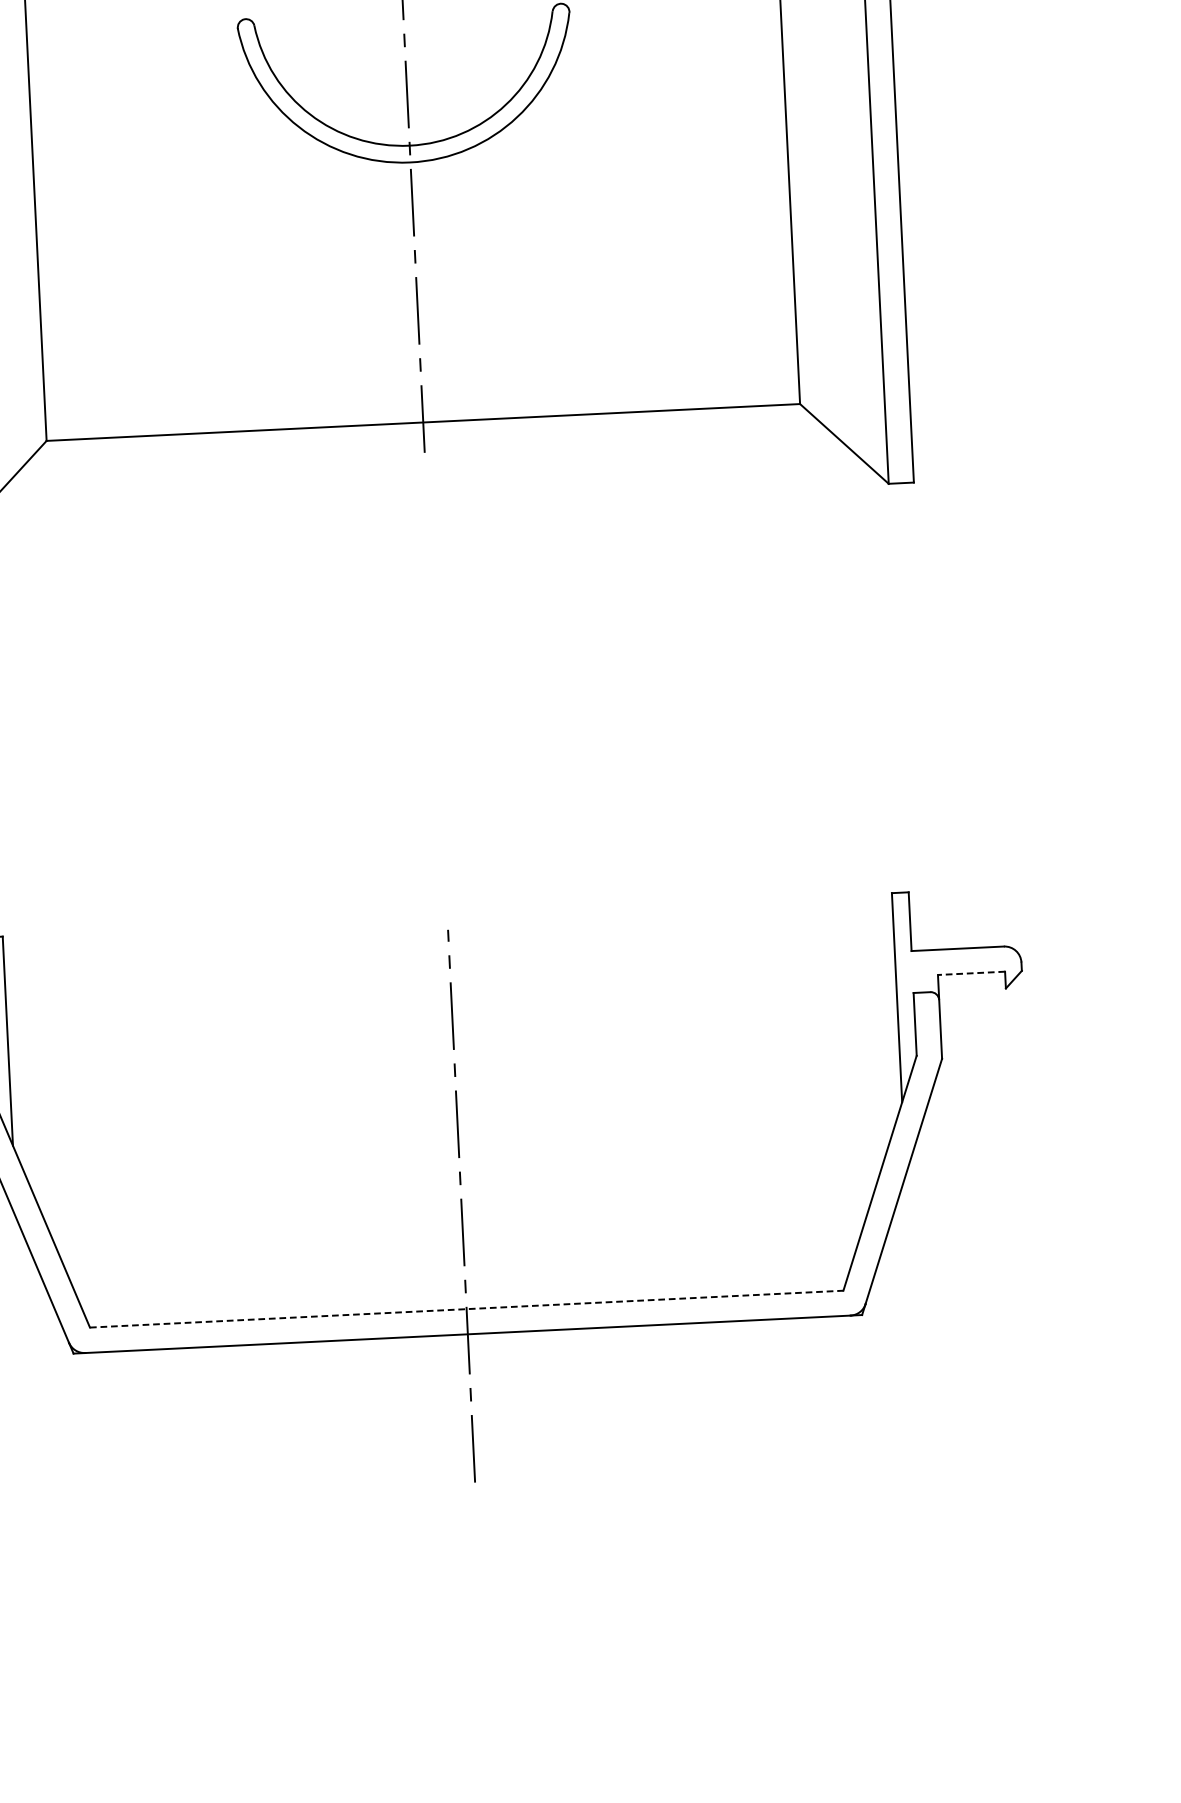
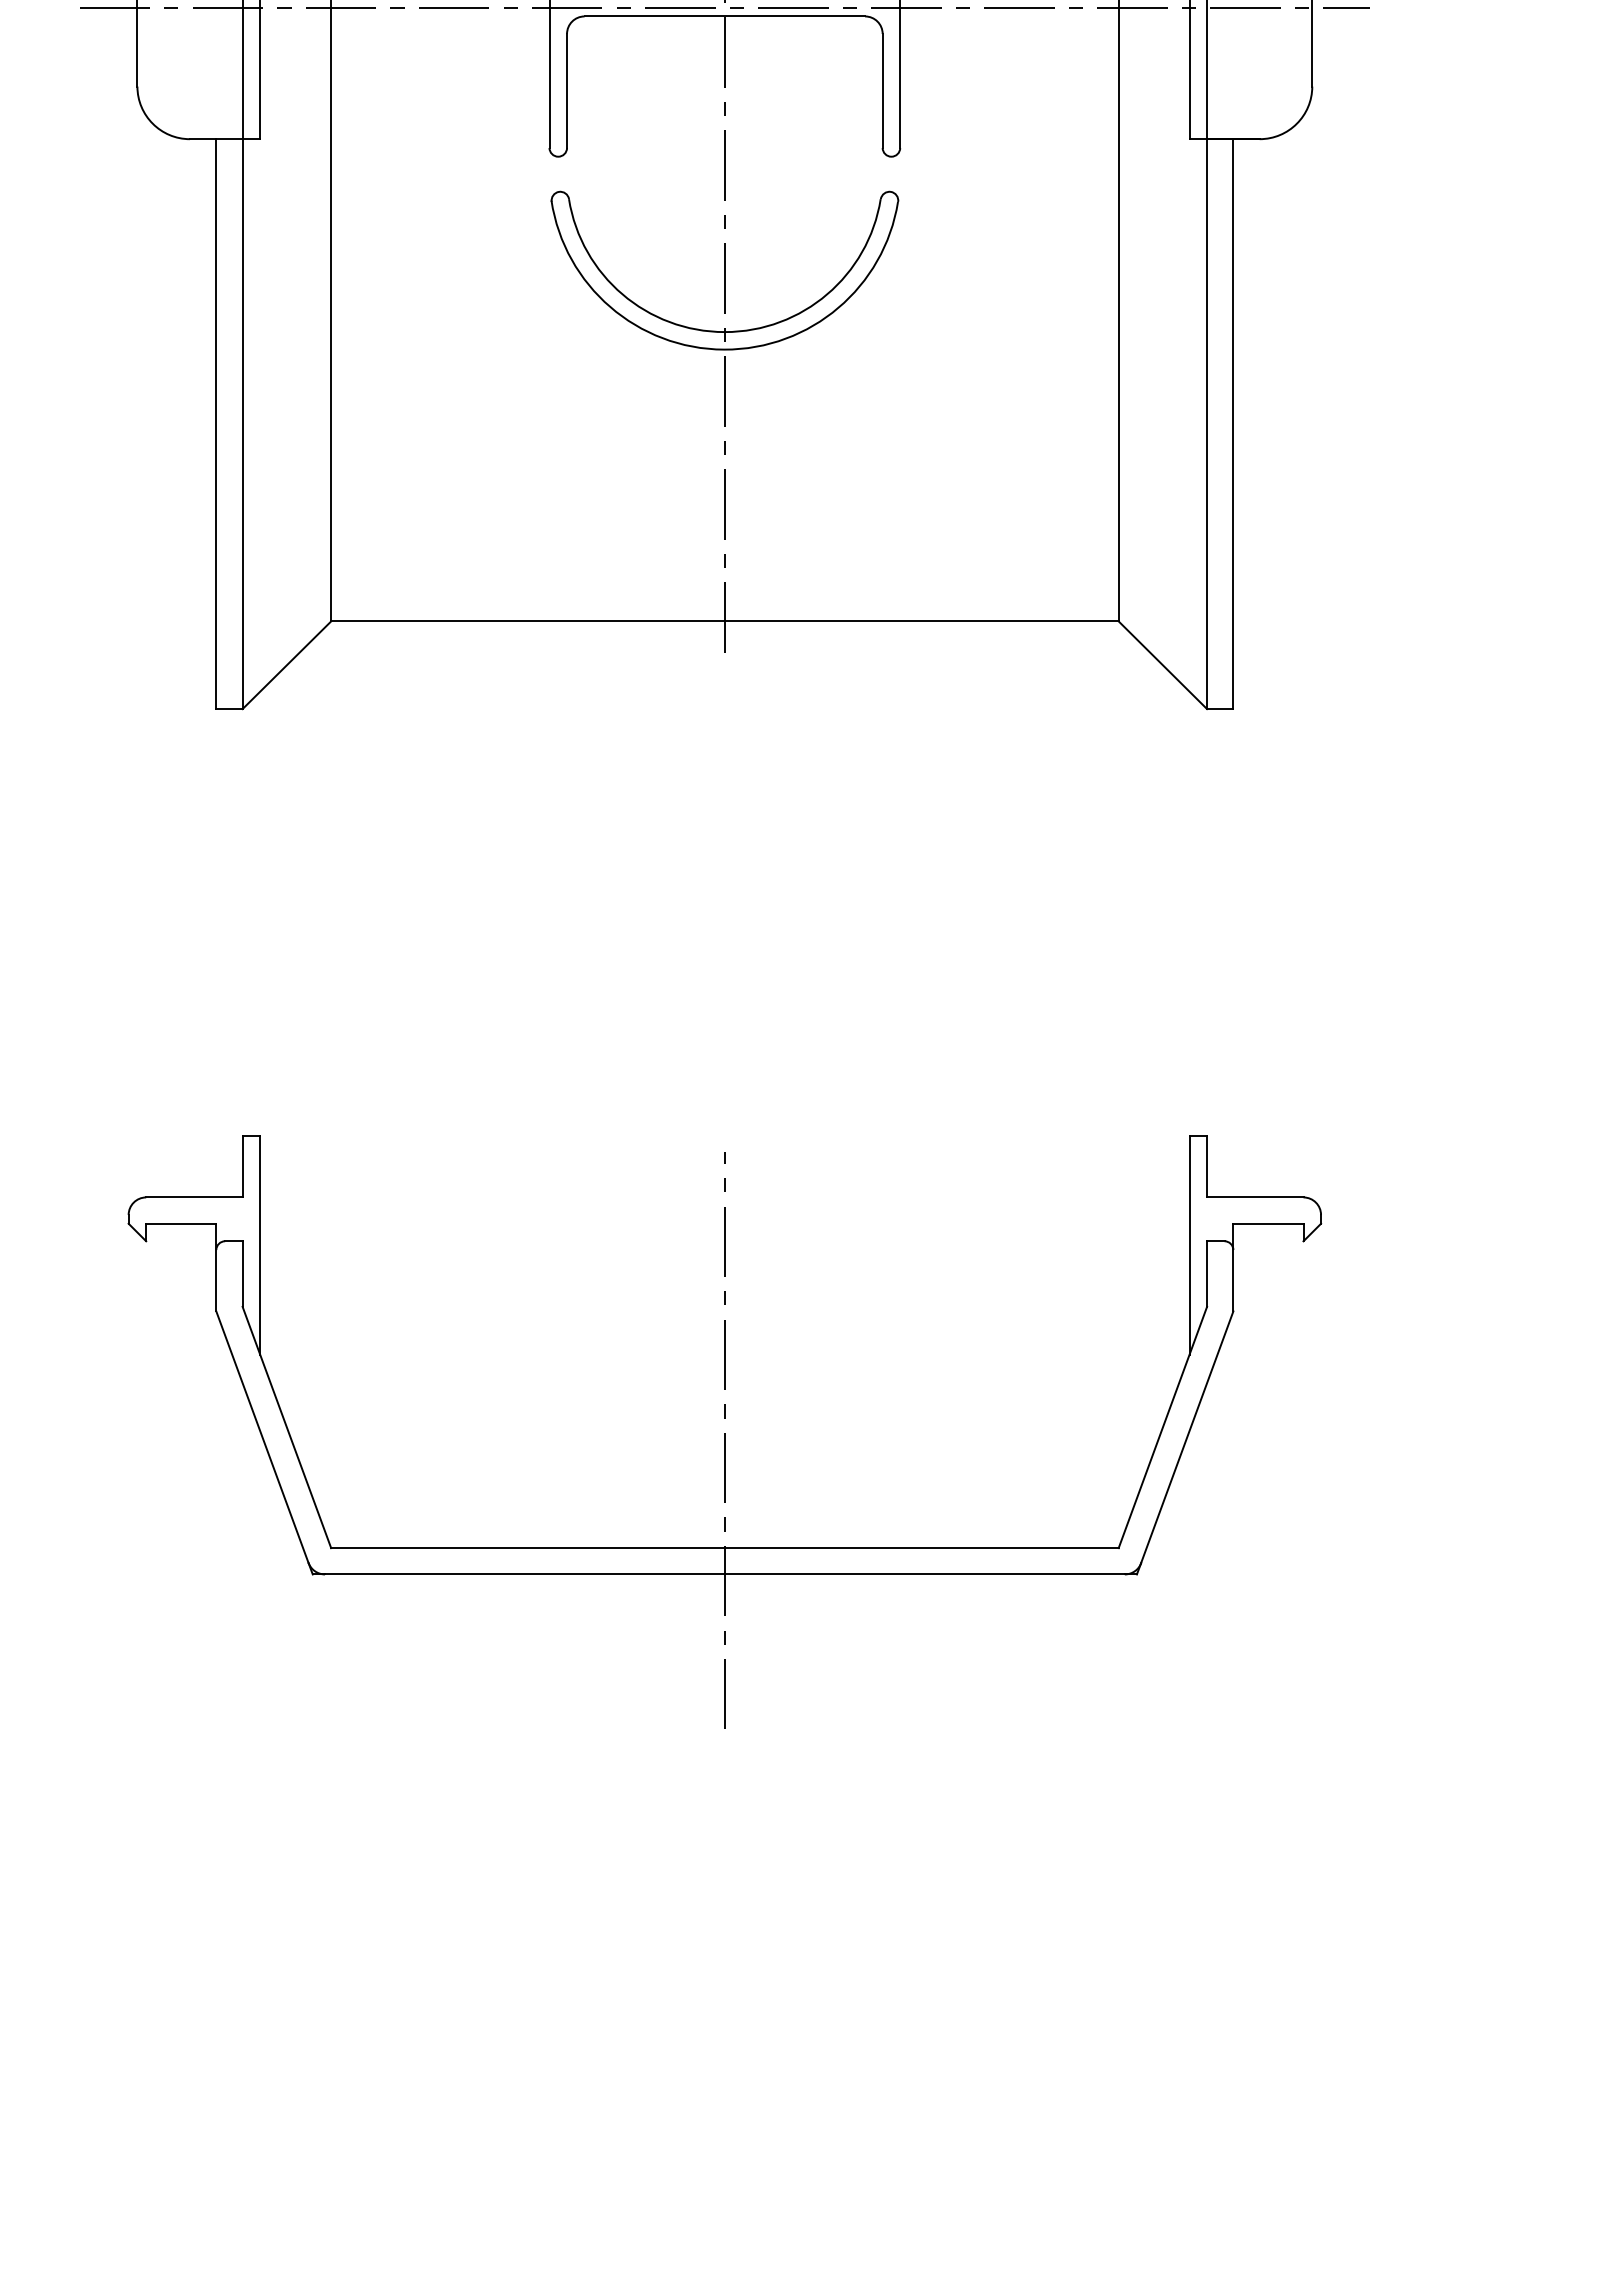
line: (970, 973) -> (1267, 1223), dashed -> solid
line: (466, 1309) -> (724, 1548), dashed -> solid

